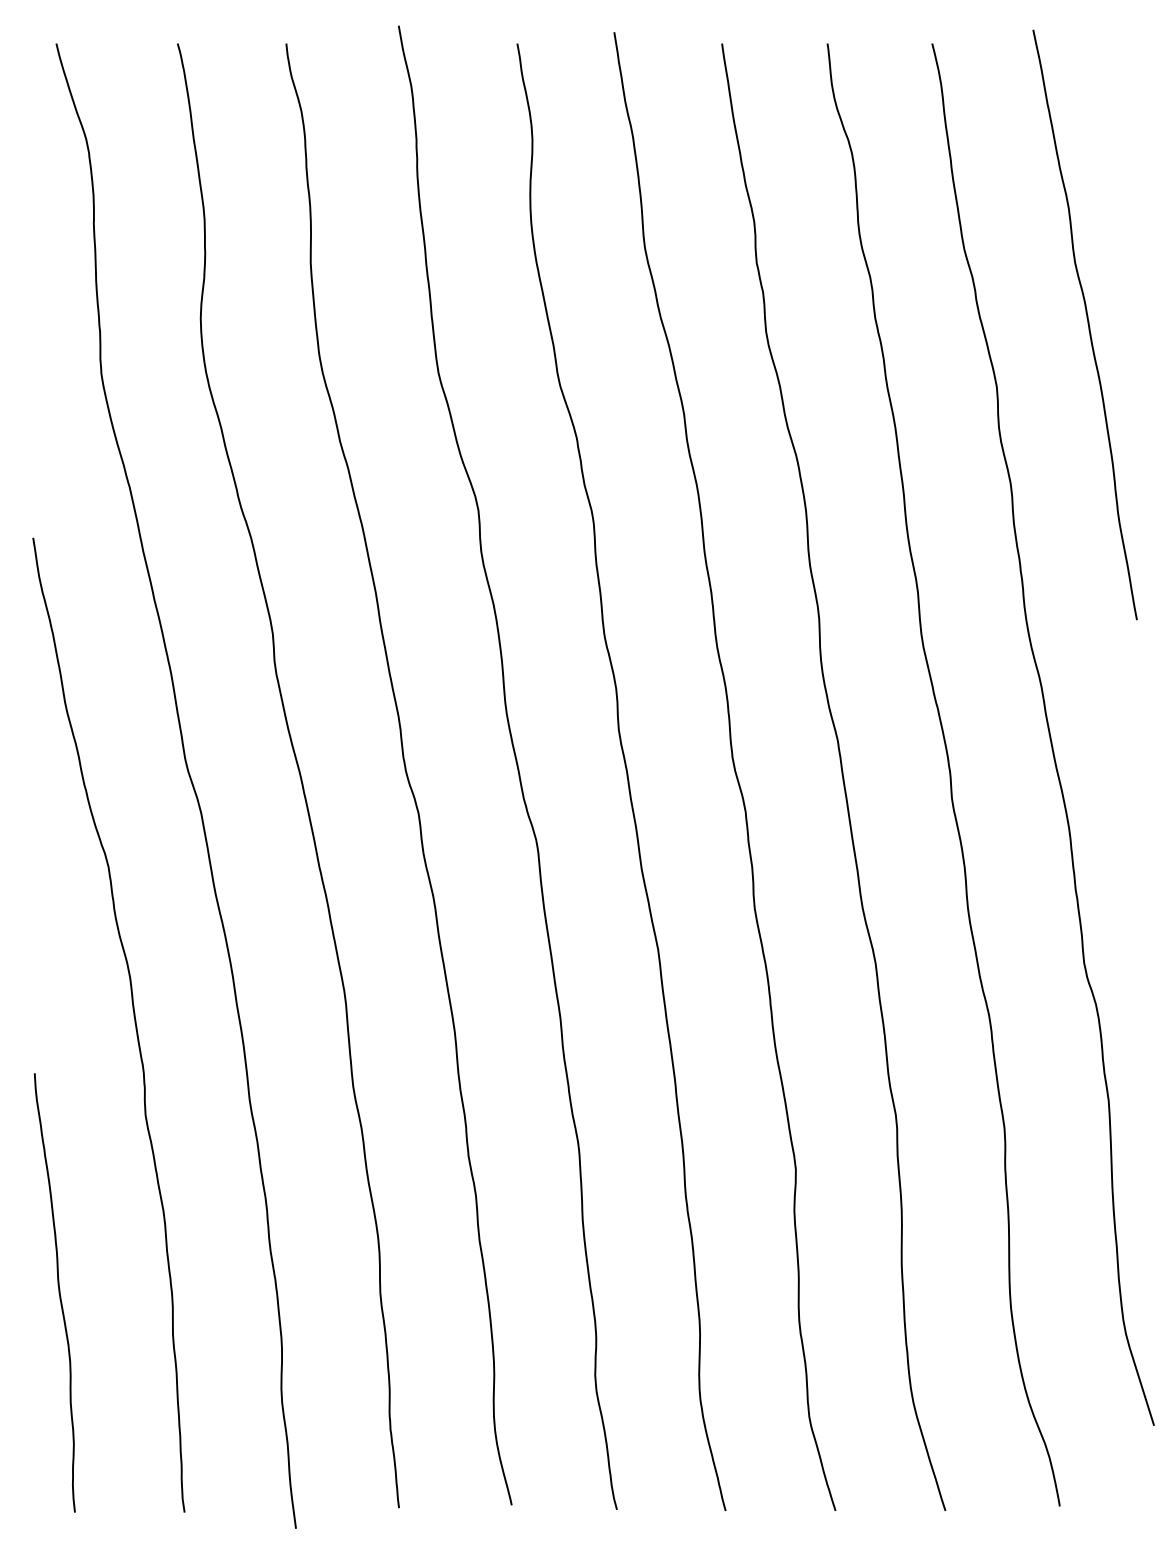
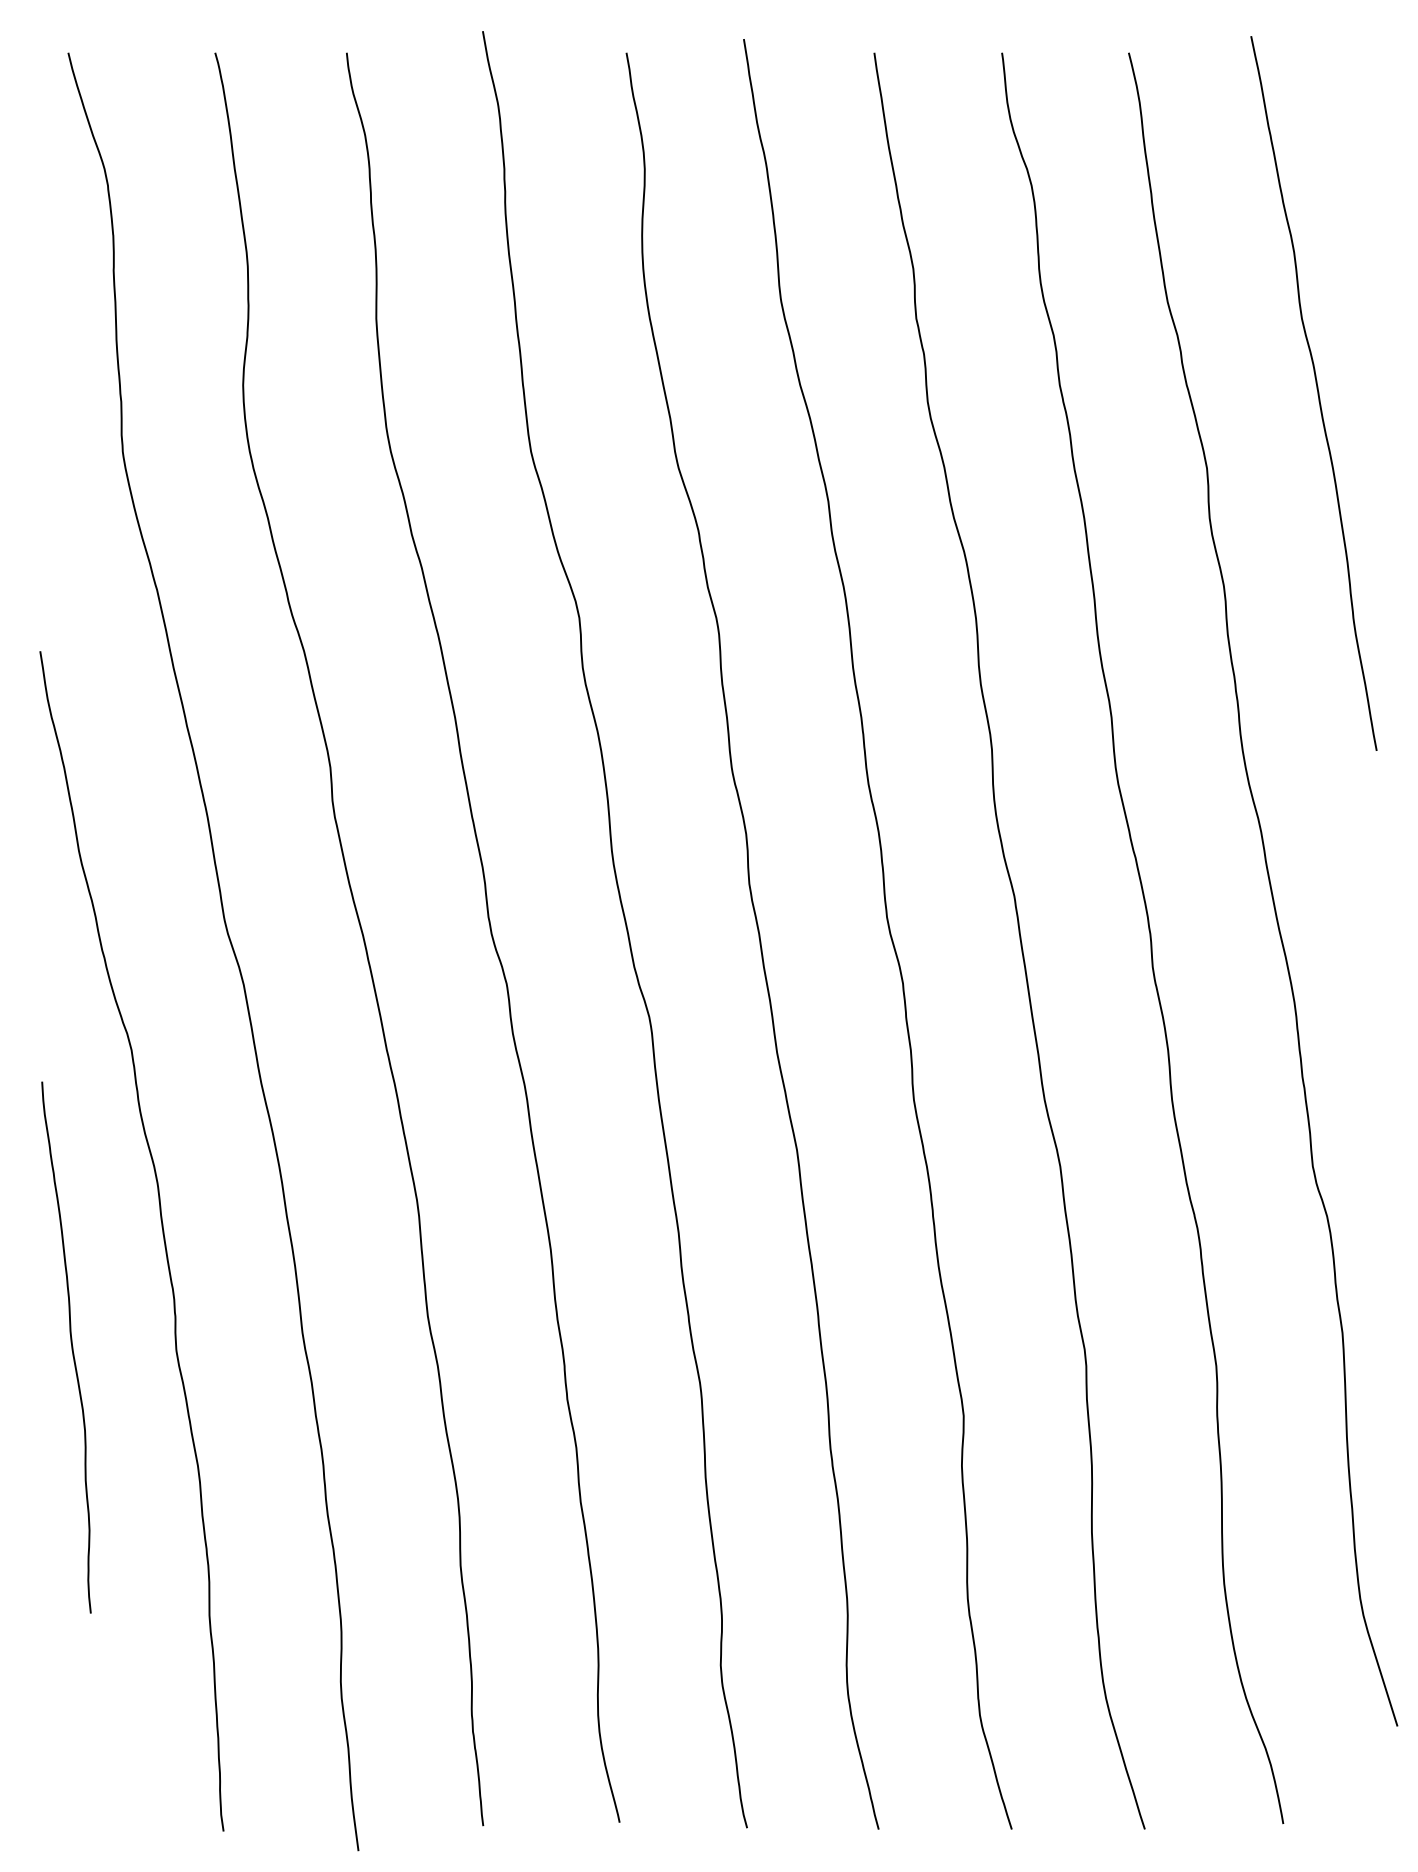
curve: (58, 1292) -> (70, 1347), moved

